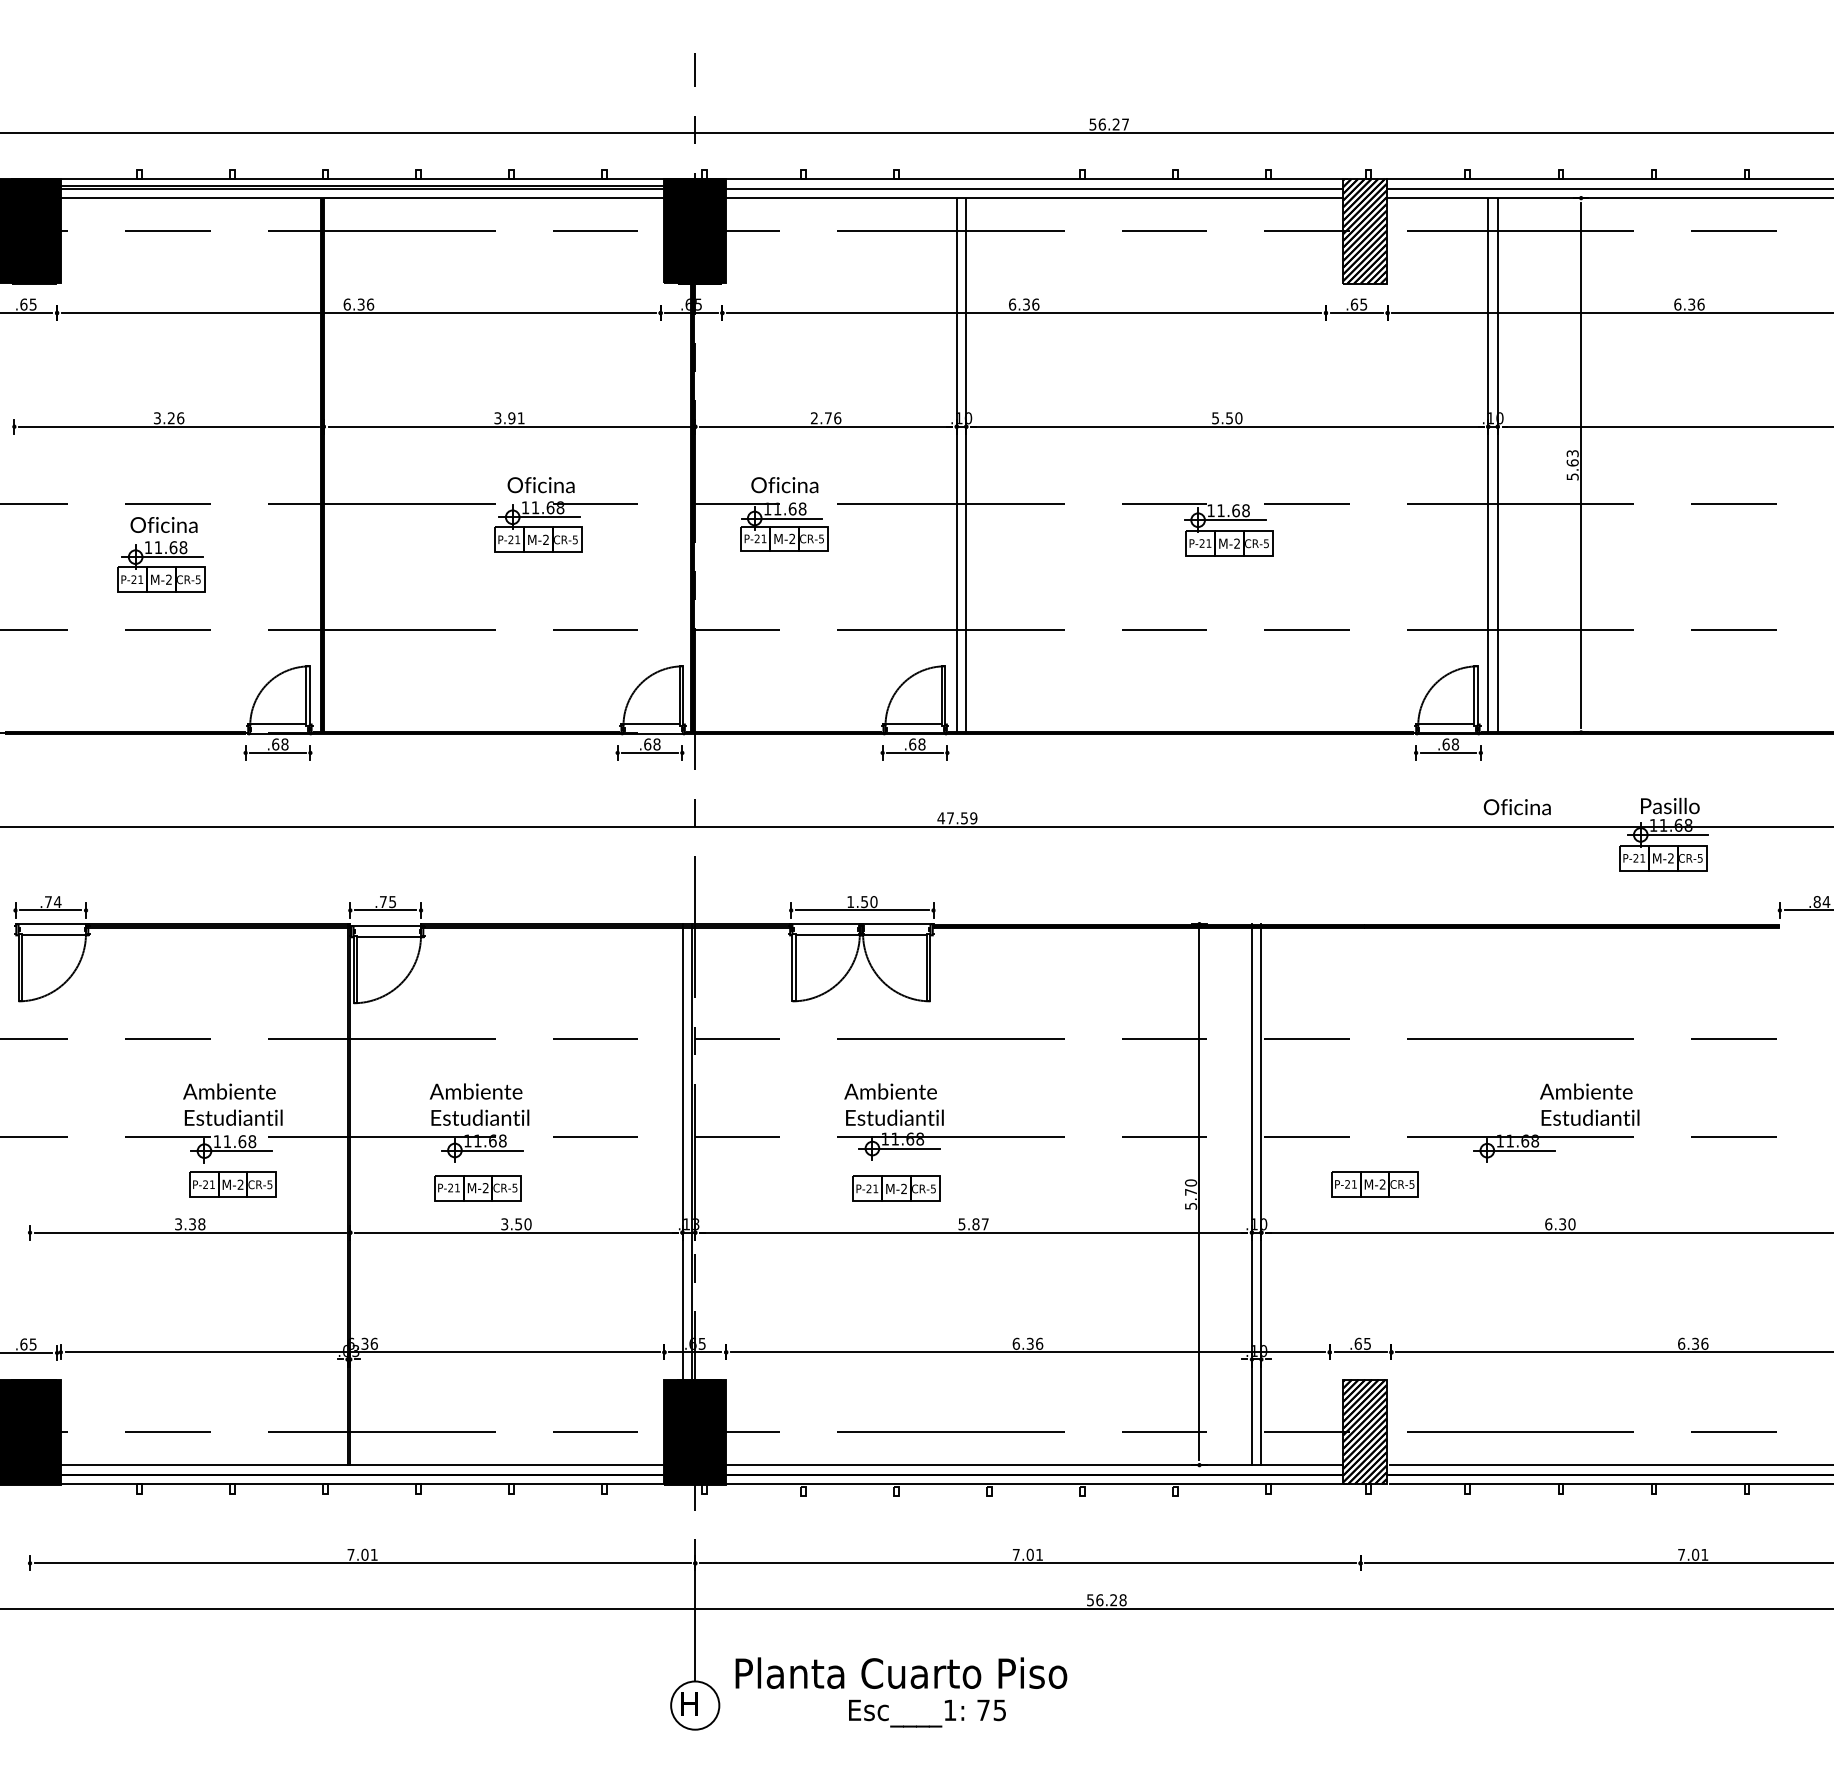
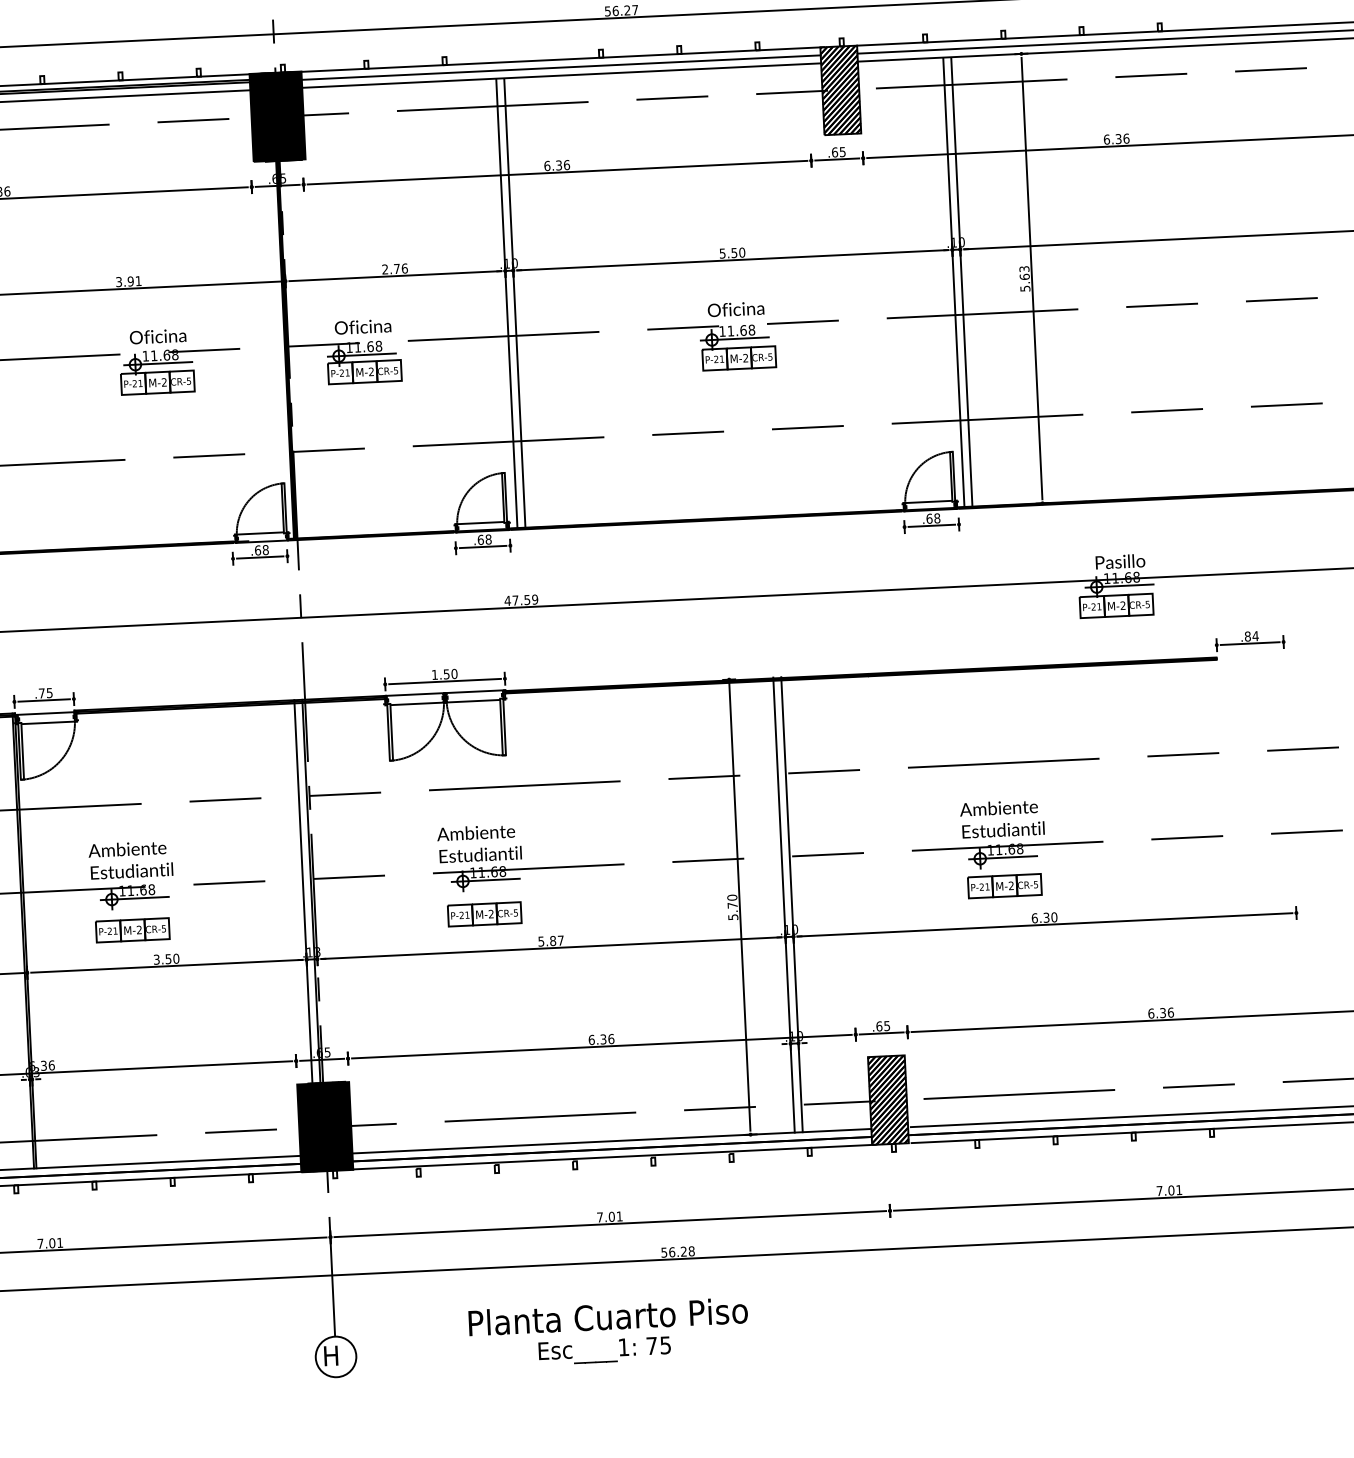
text: (1516, 807) -> (735, 309), moved
text: (1589, 1104) -> (1002, 818), moved
part: (1374, 1184) -> (1004, 886), moved
text: (901, 1672) -> (608, 1316), moved
text: (927, 1713) -> (604, 1350), moved

